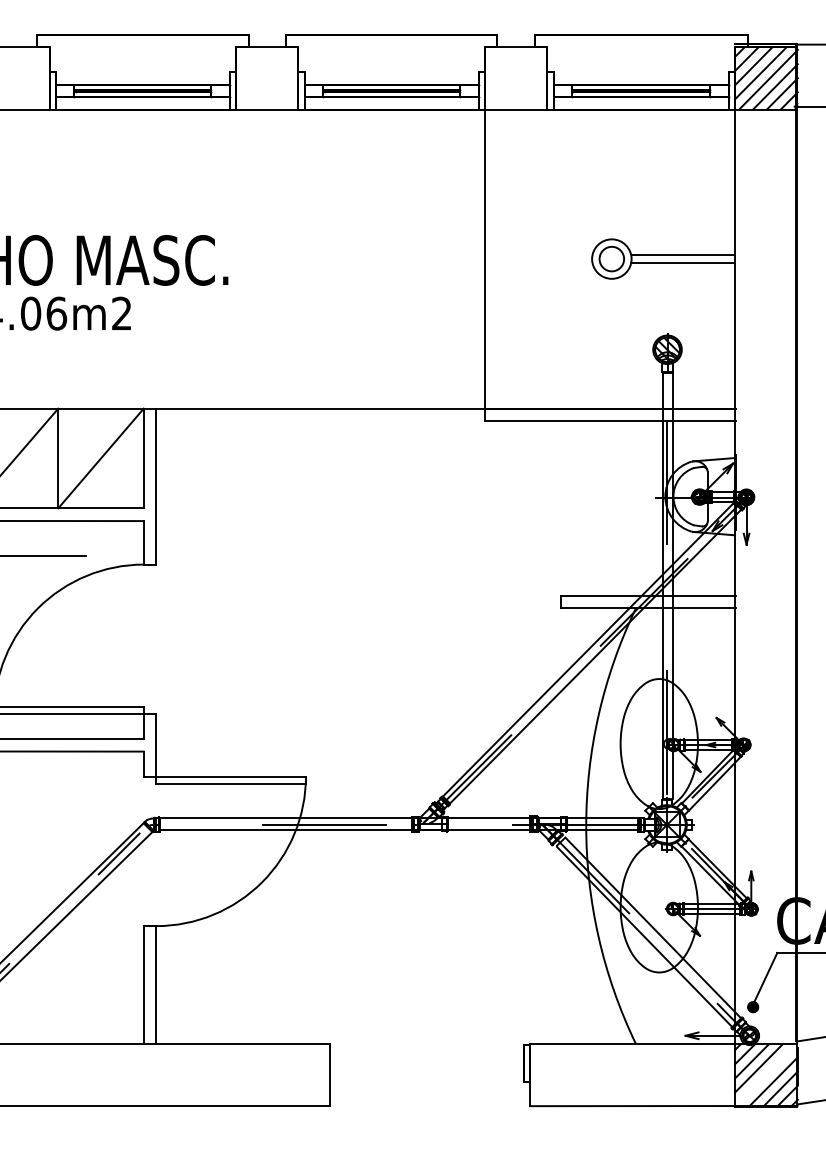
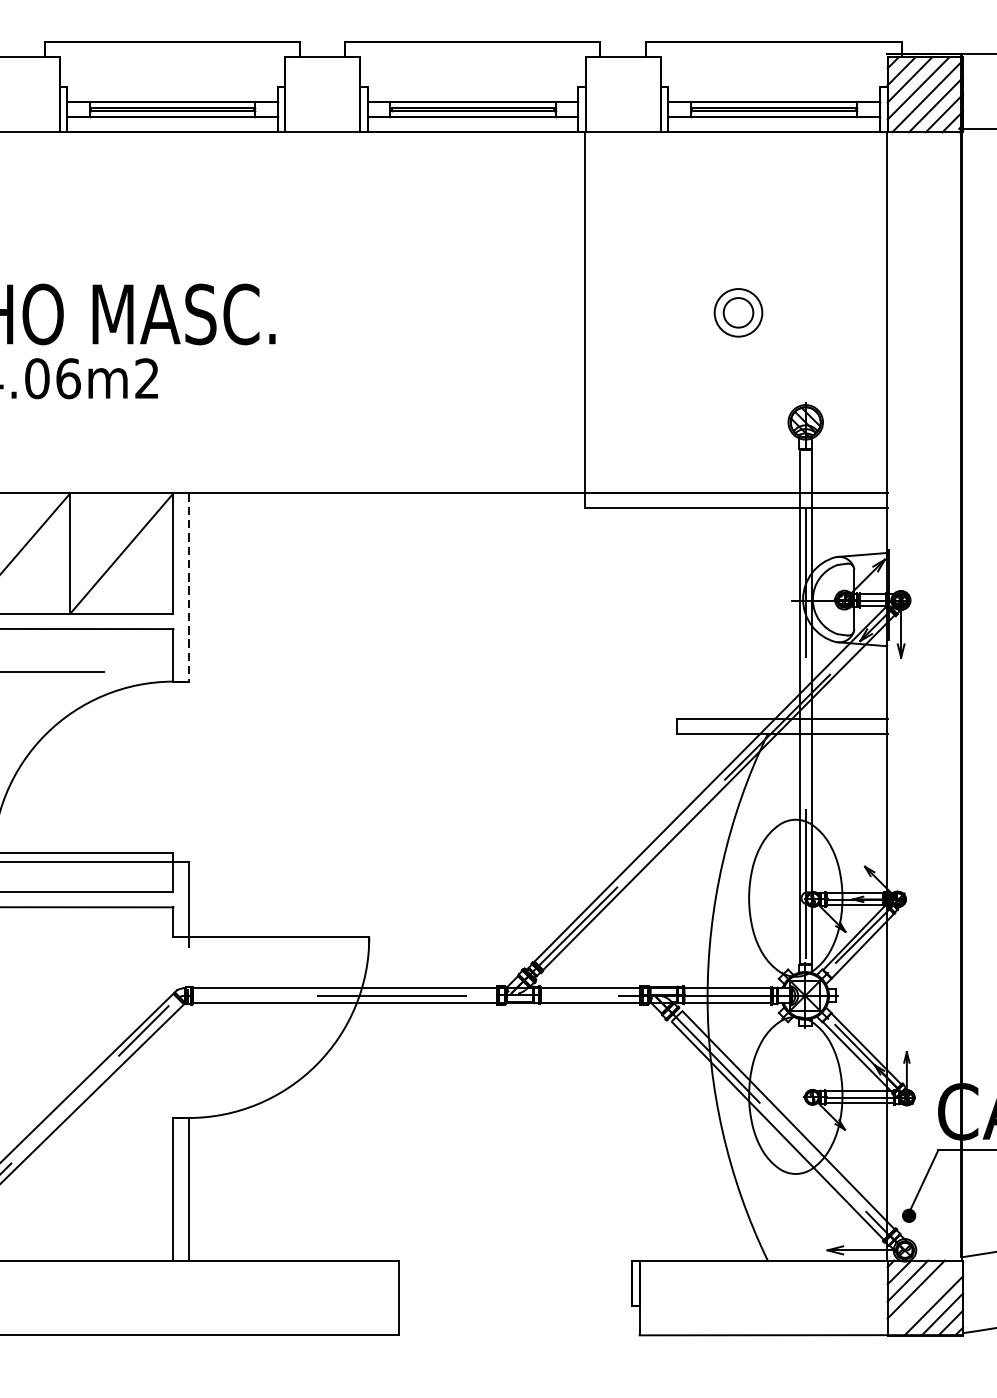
line: (683, 255) -> (825, 308), removed
line: (683, 262) -> (825, 316), removed
line: (156, 486) -> (188, 587), solid -> dashed
line: (230, 784) -> (278, 947), removed

